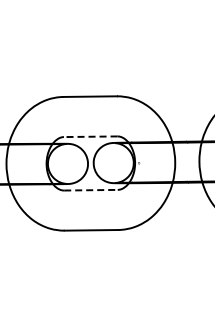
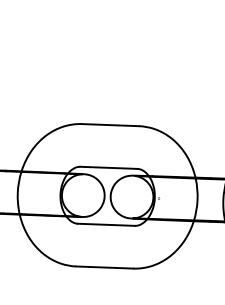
line: (90, 136) -> (108, 167), dashed -> solid
line: (90, 190) -> (105, 225), dashed -> solid

